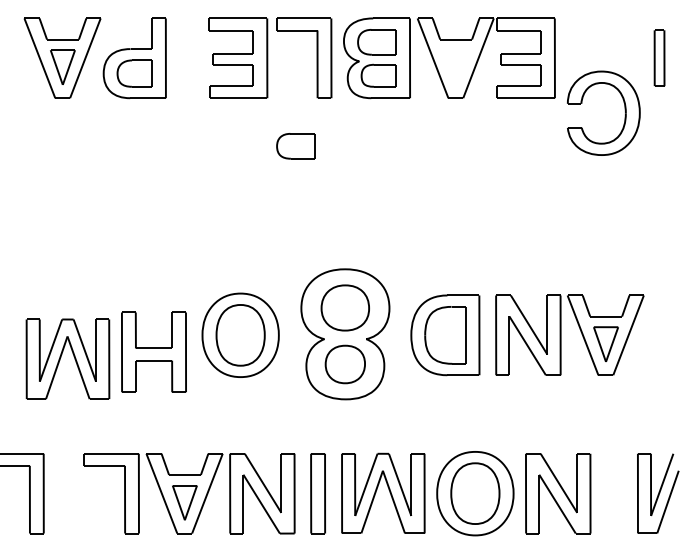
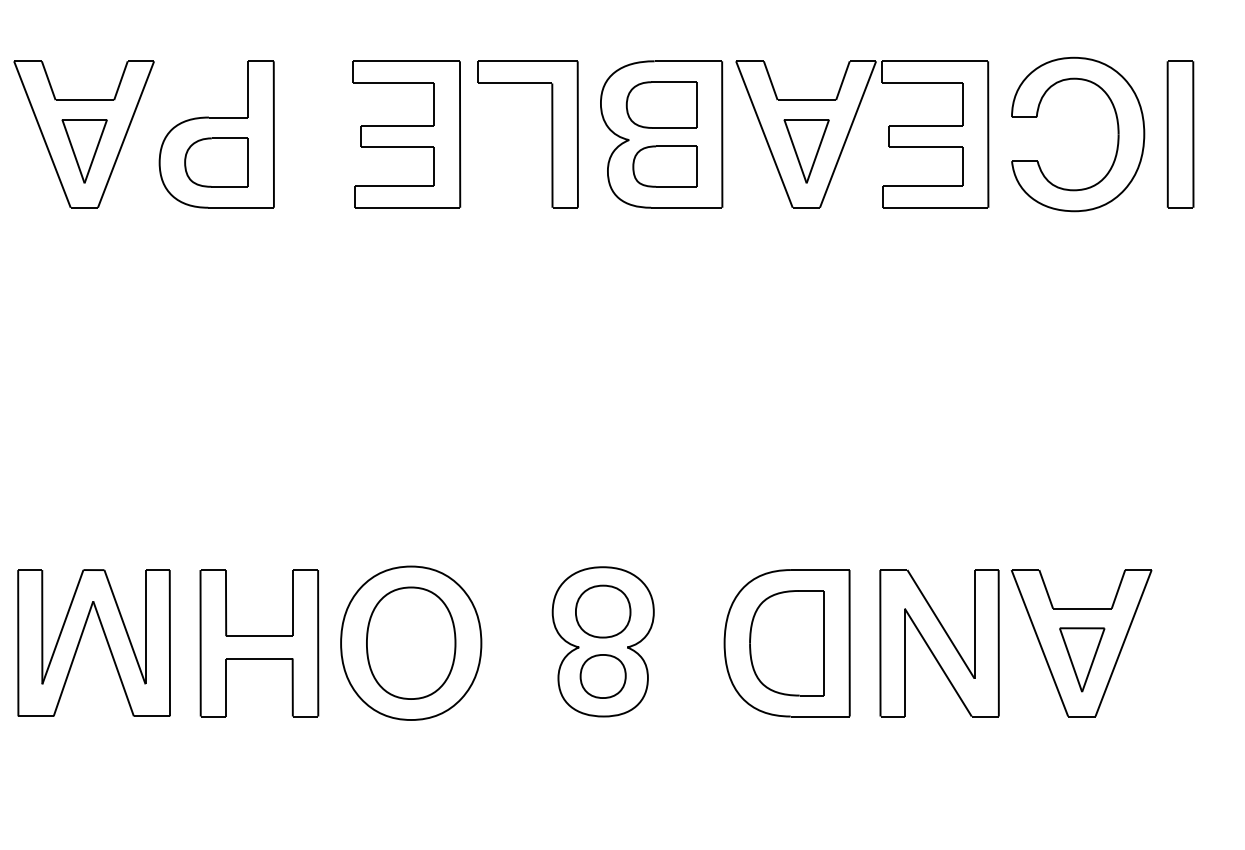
part: (659, 57) -> (1180, 132), size x1.43
part: (455, 66) -> (805, 149), added
part: (624, 110) -> (1116, 129), moved
part: (295, 146) -> (511, 296), removed
part: (344, 334) -> (601, 641), size x0.62
part: (153, 351) -> (258, 641), moved
part: (61, 357) -> (82, 639), moved

